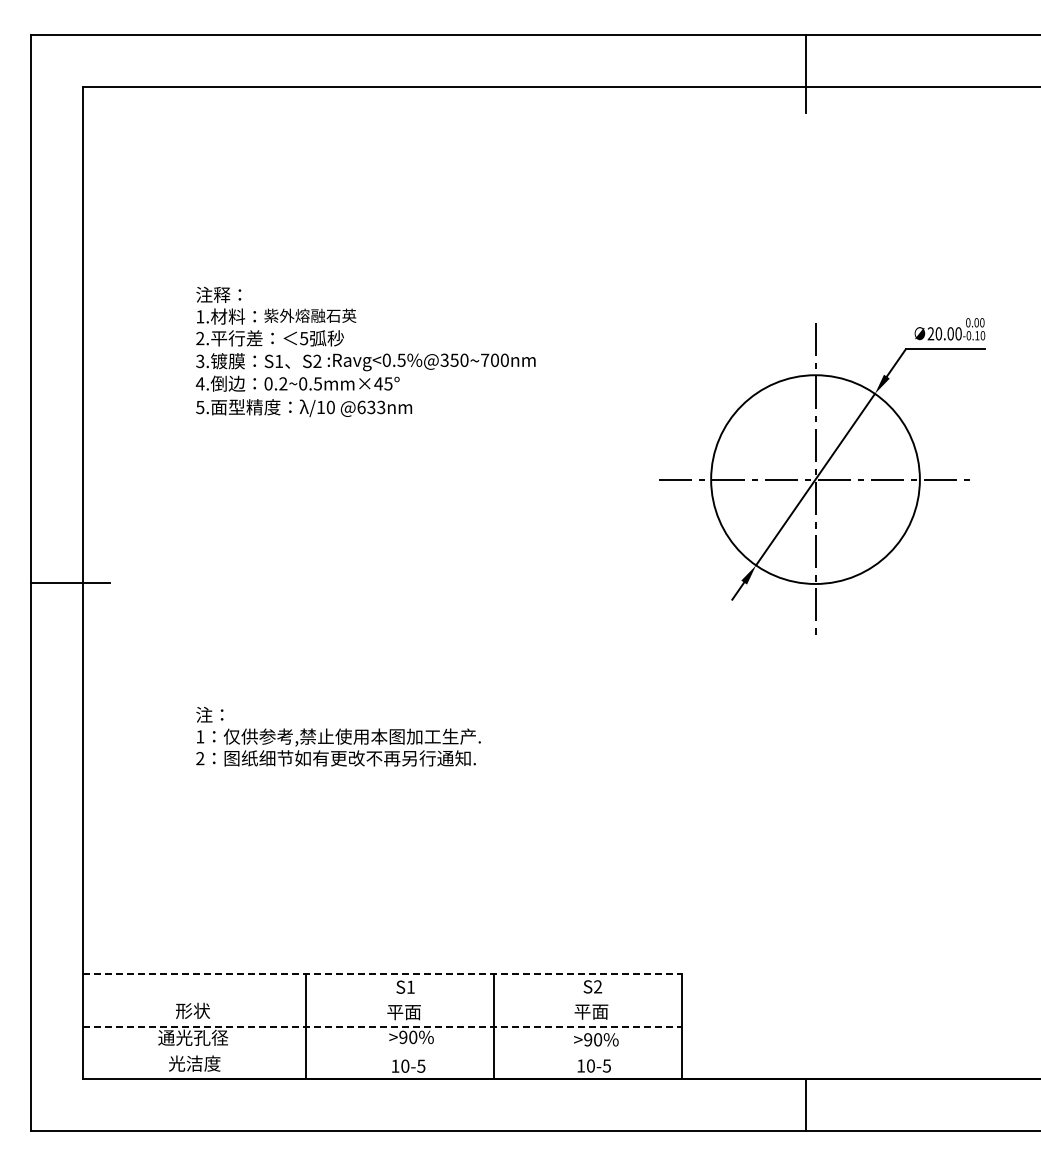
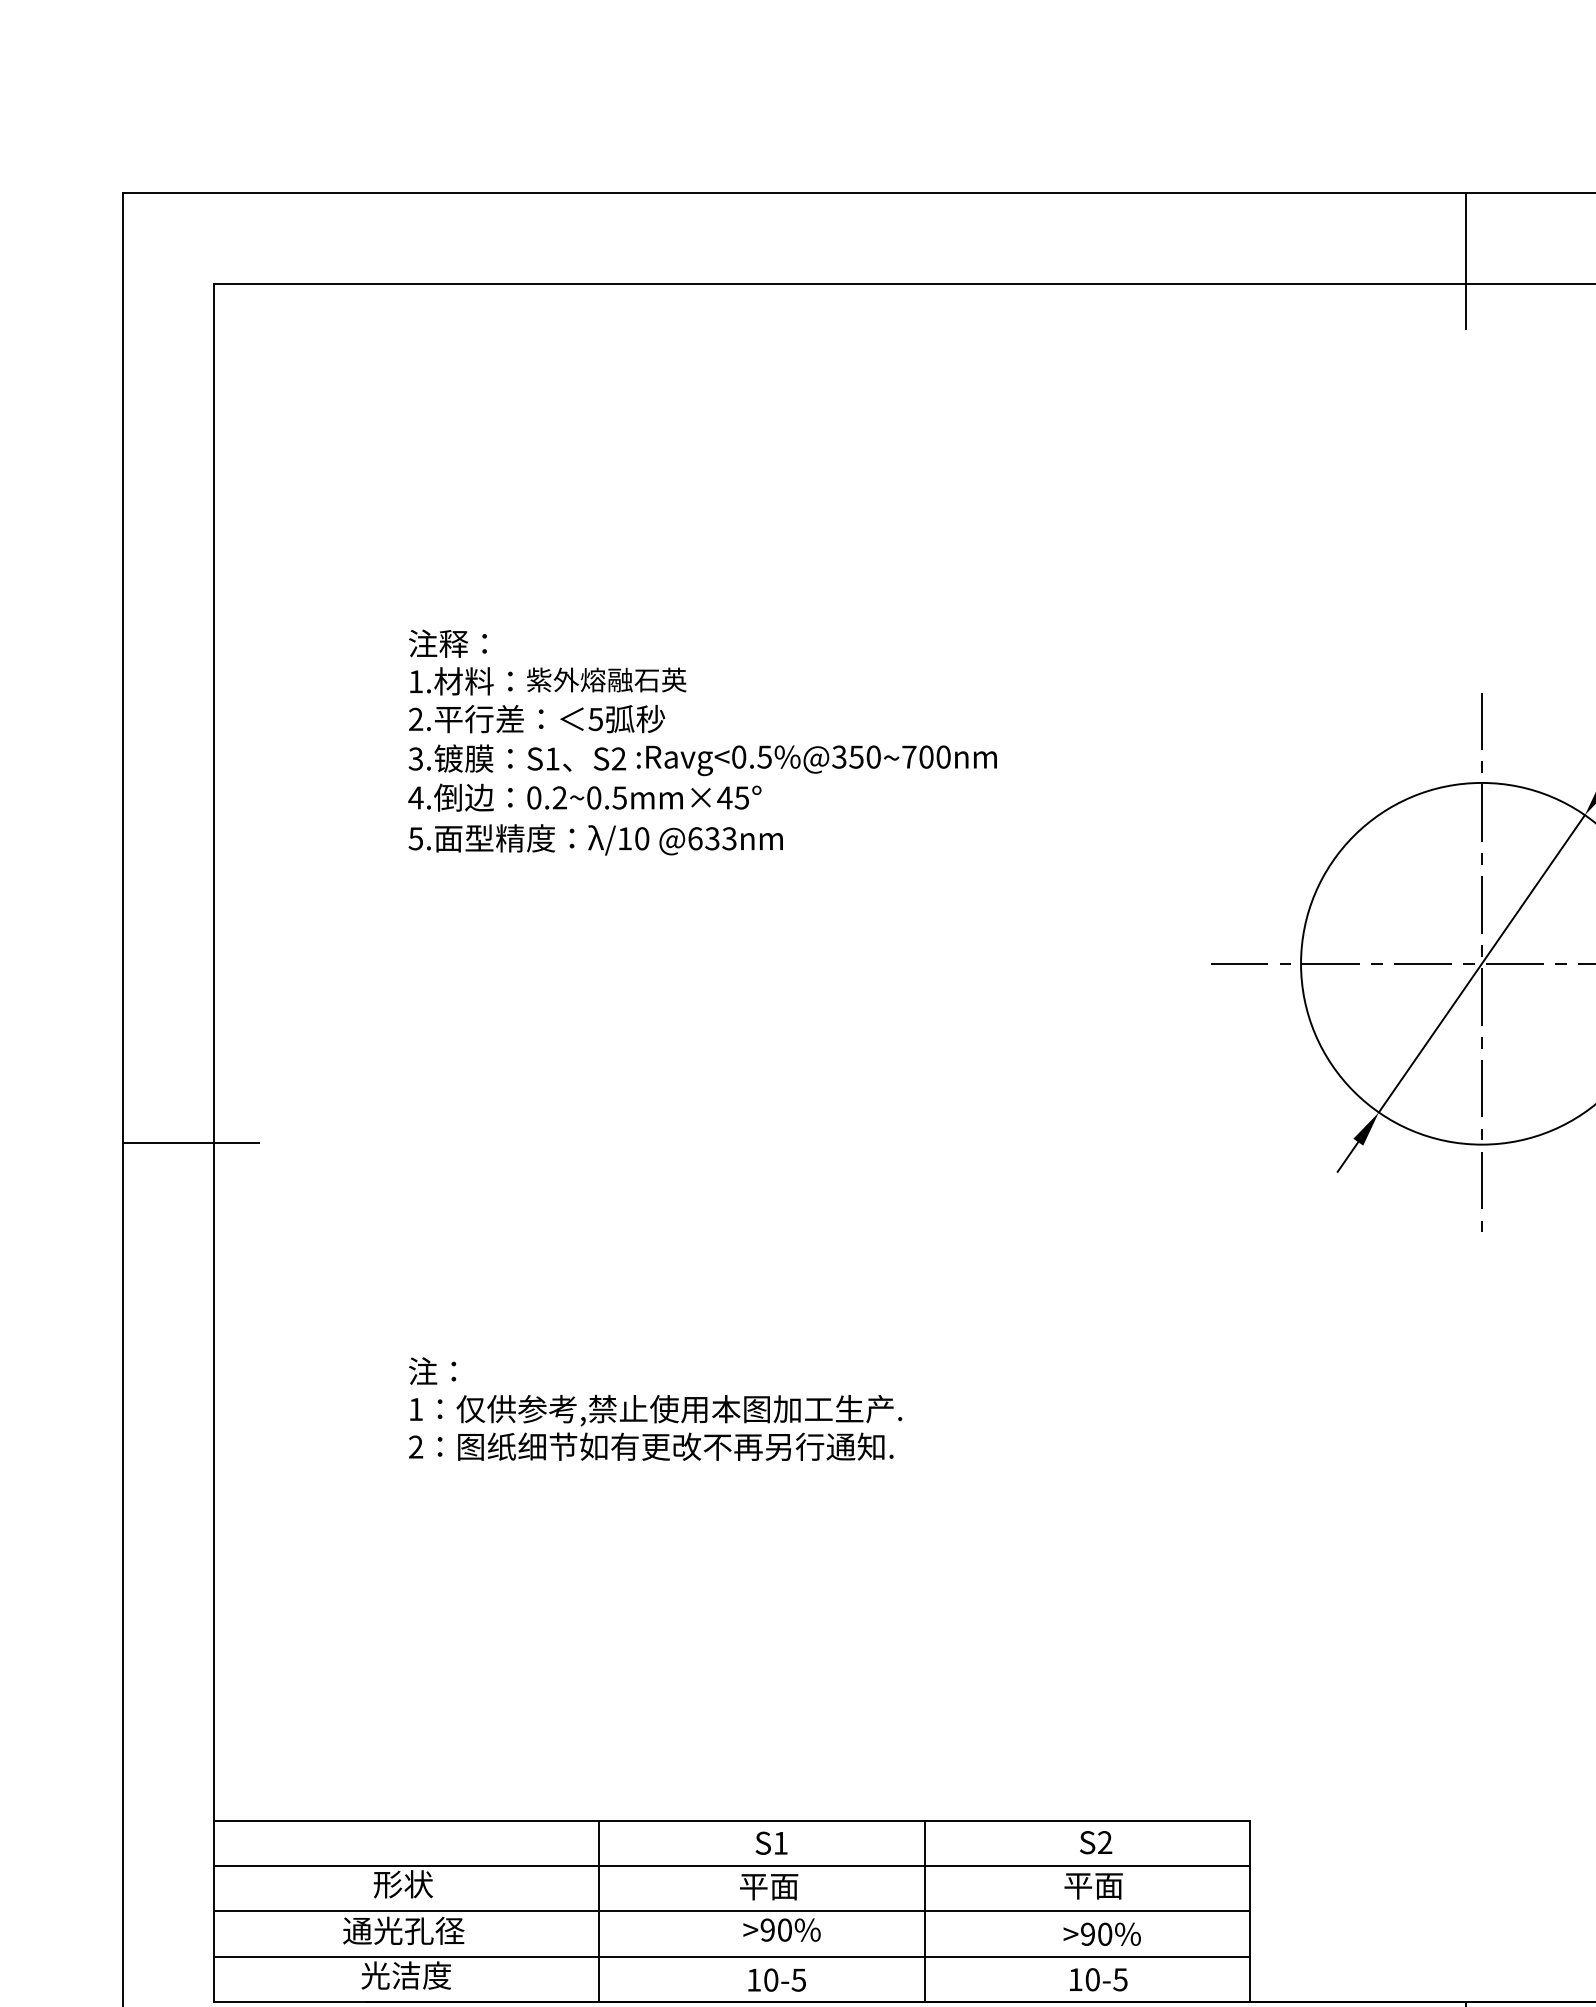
line: (383, 974) -> (733, 1821), dashed -> solid
line: (382, 1000) -> (731, 1866), added
line: (383, 1026) -> (733, 1911), dashed -> solid
line: (382, 1052) -> (731, 1956), added

